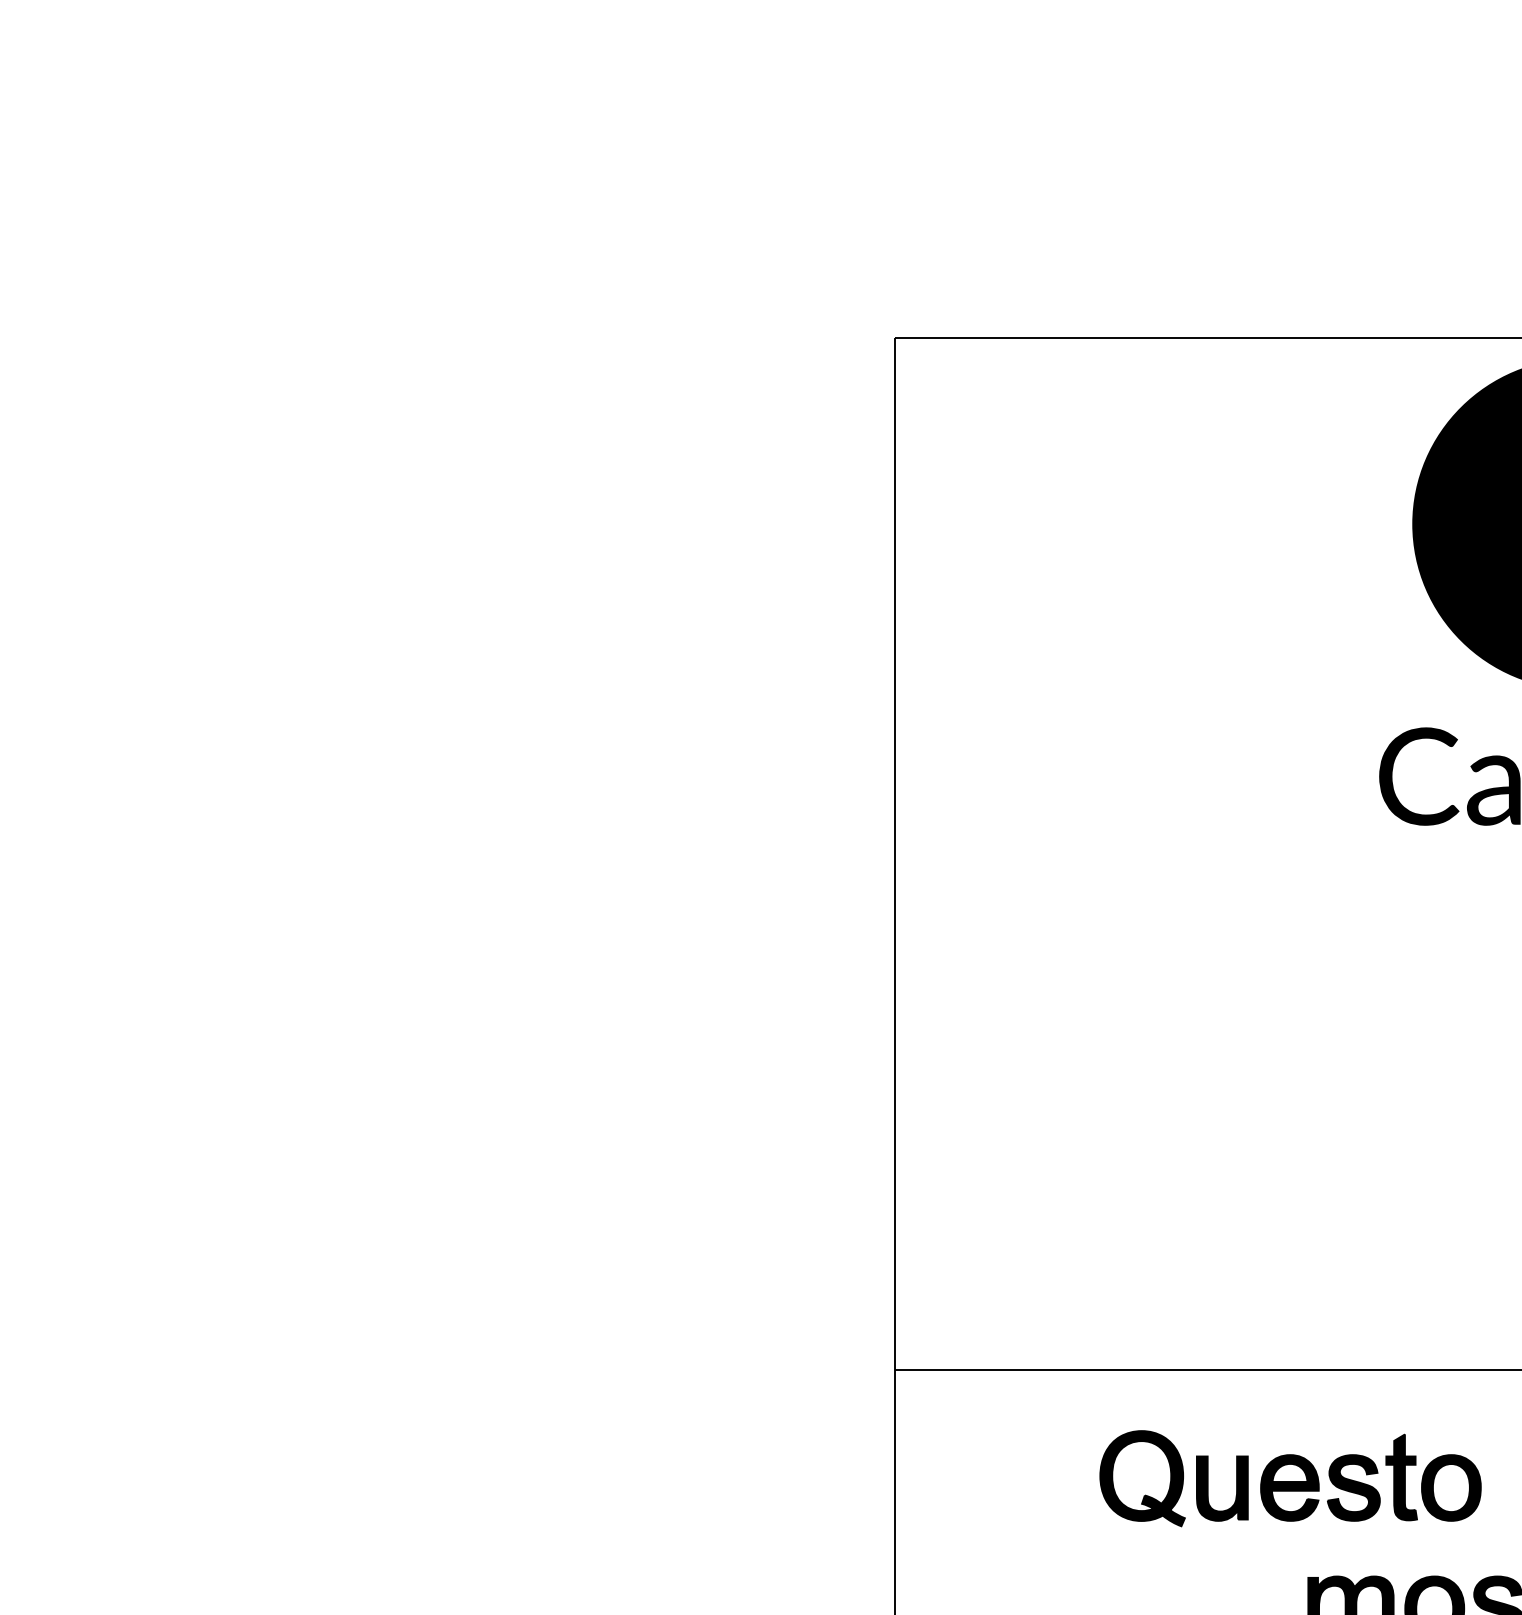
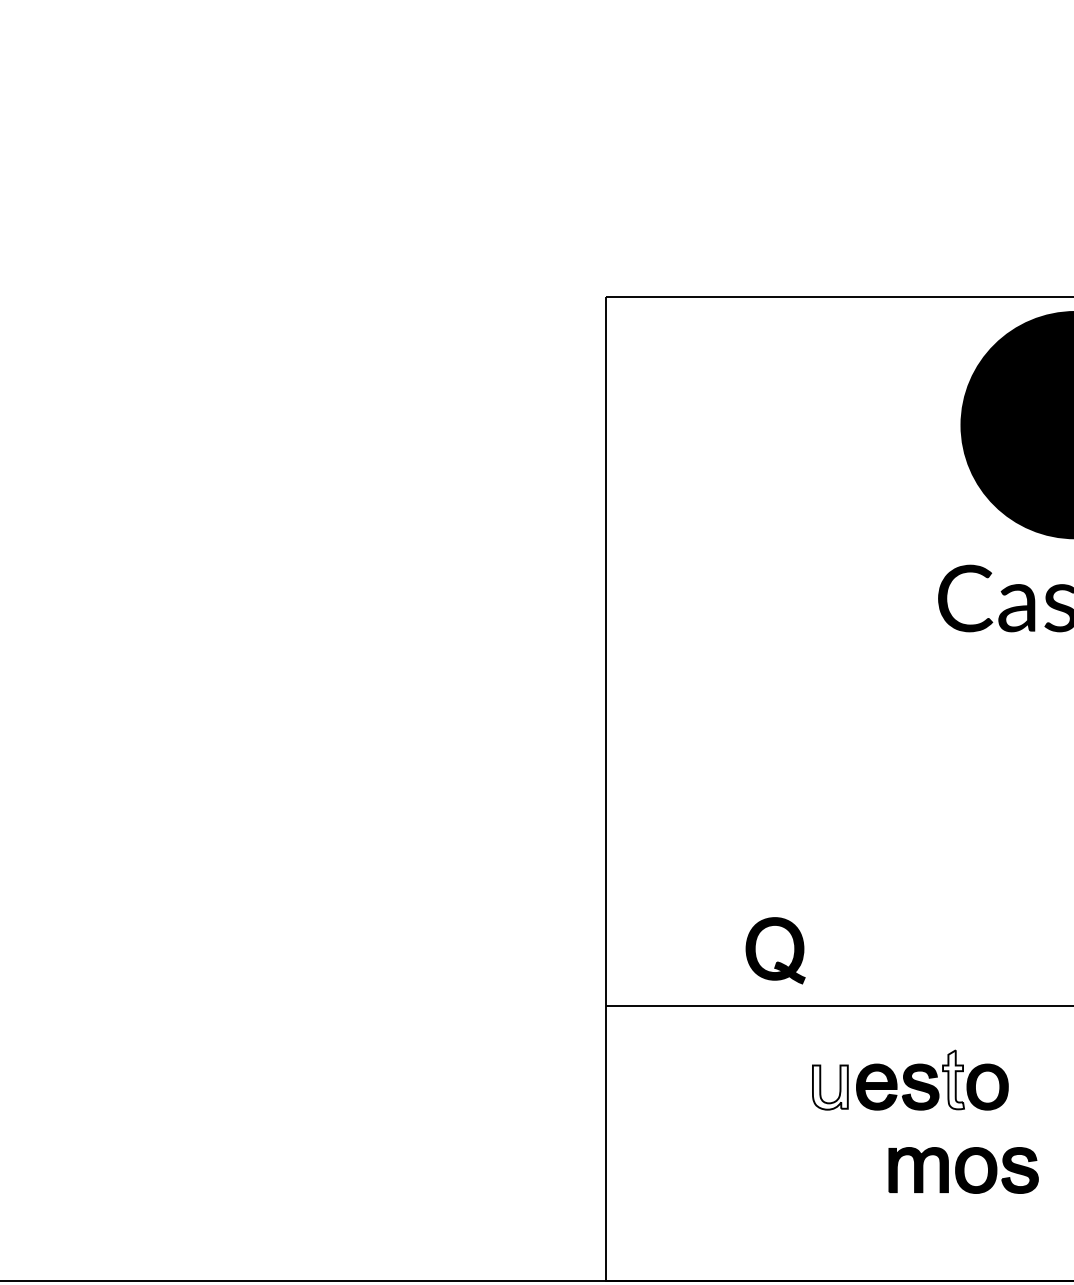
fill: (1401, 1476) -> (953, 1079), removed
part: (1142, 1478) -> (775, 950), moved
fill: (1221, 1488) -> (829, 1087), removed

